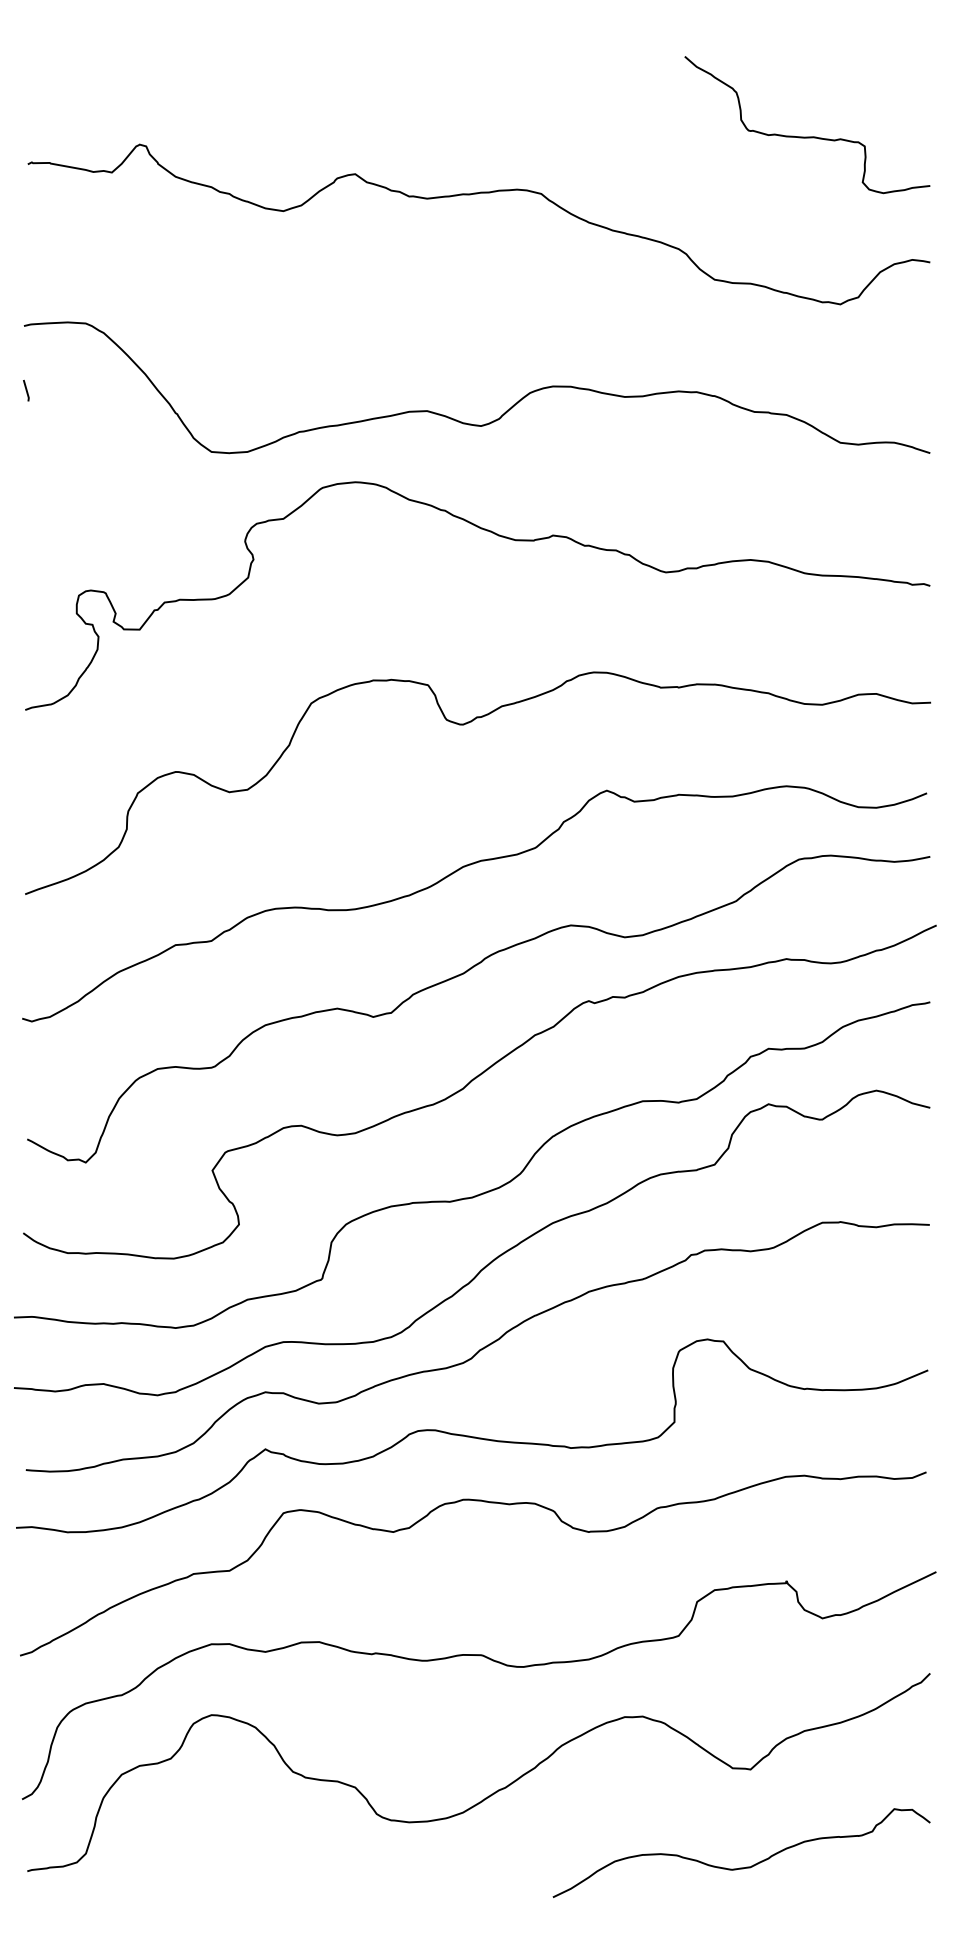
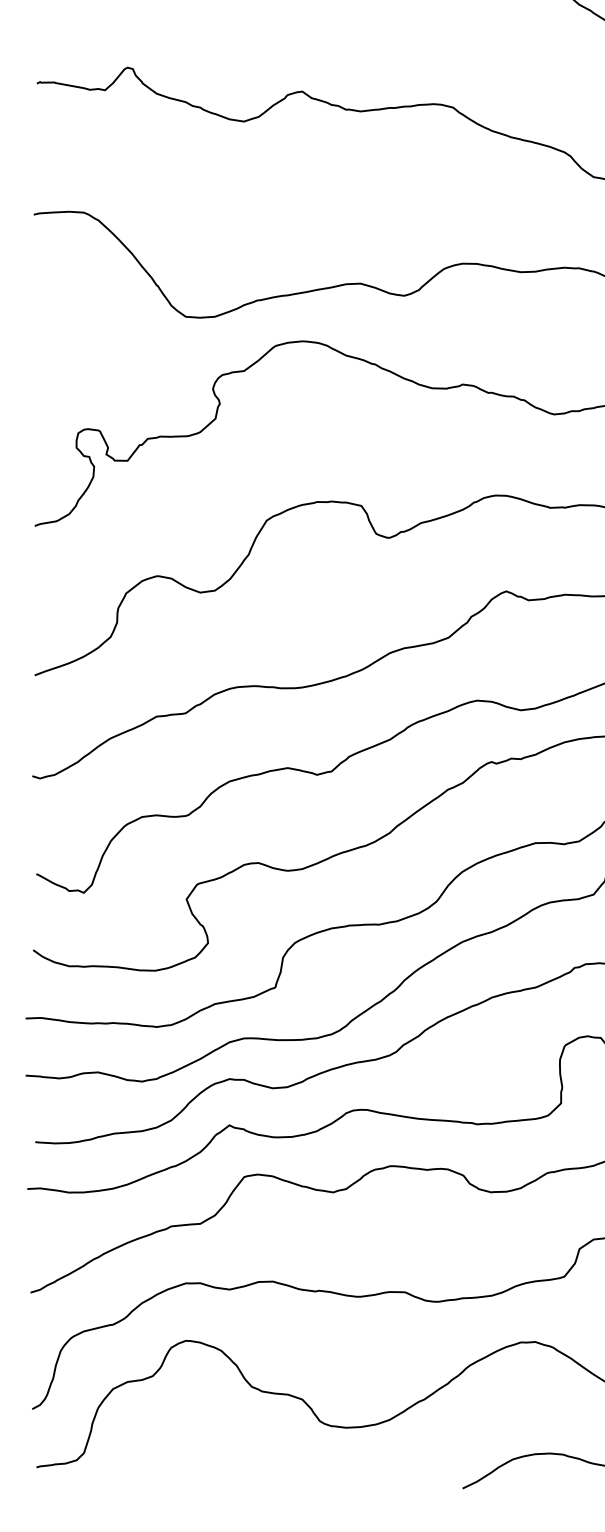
line: (26, 390) -> (35, 266), removed

